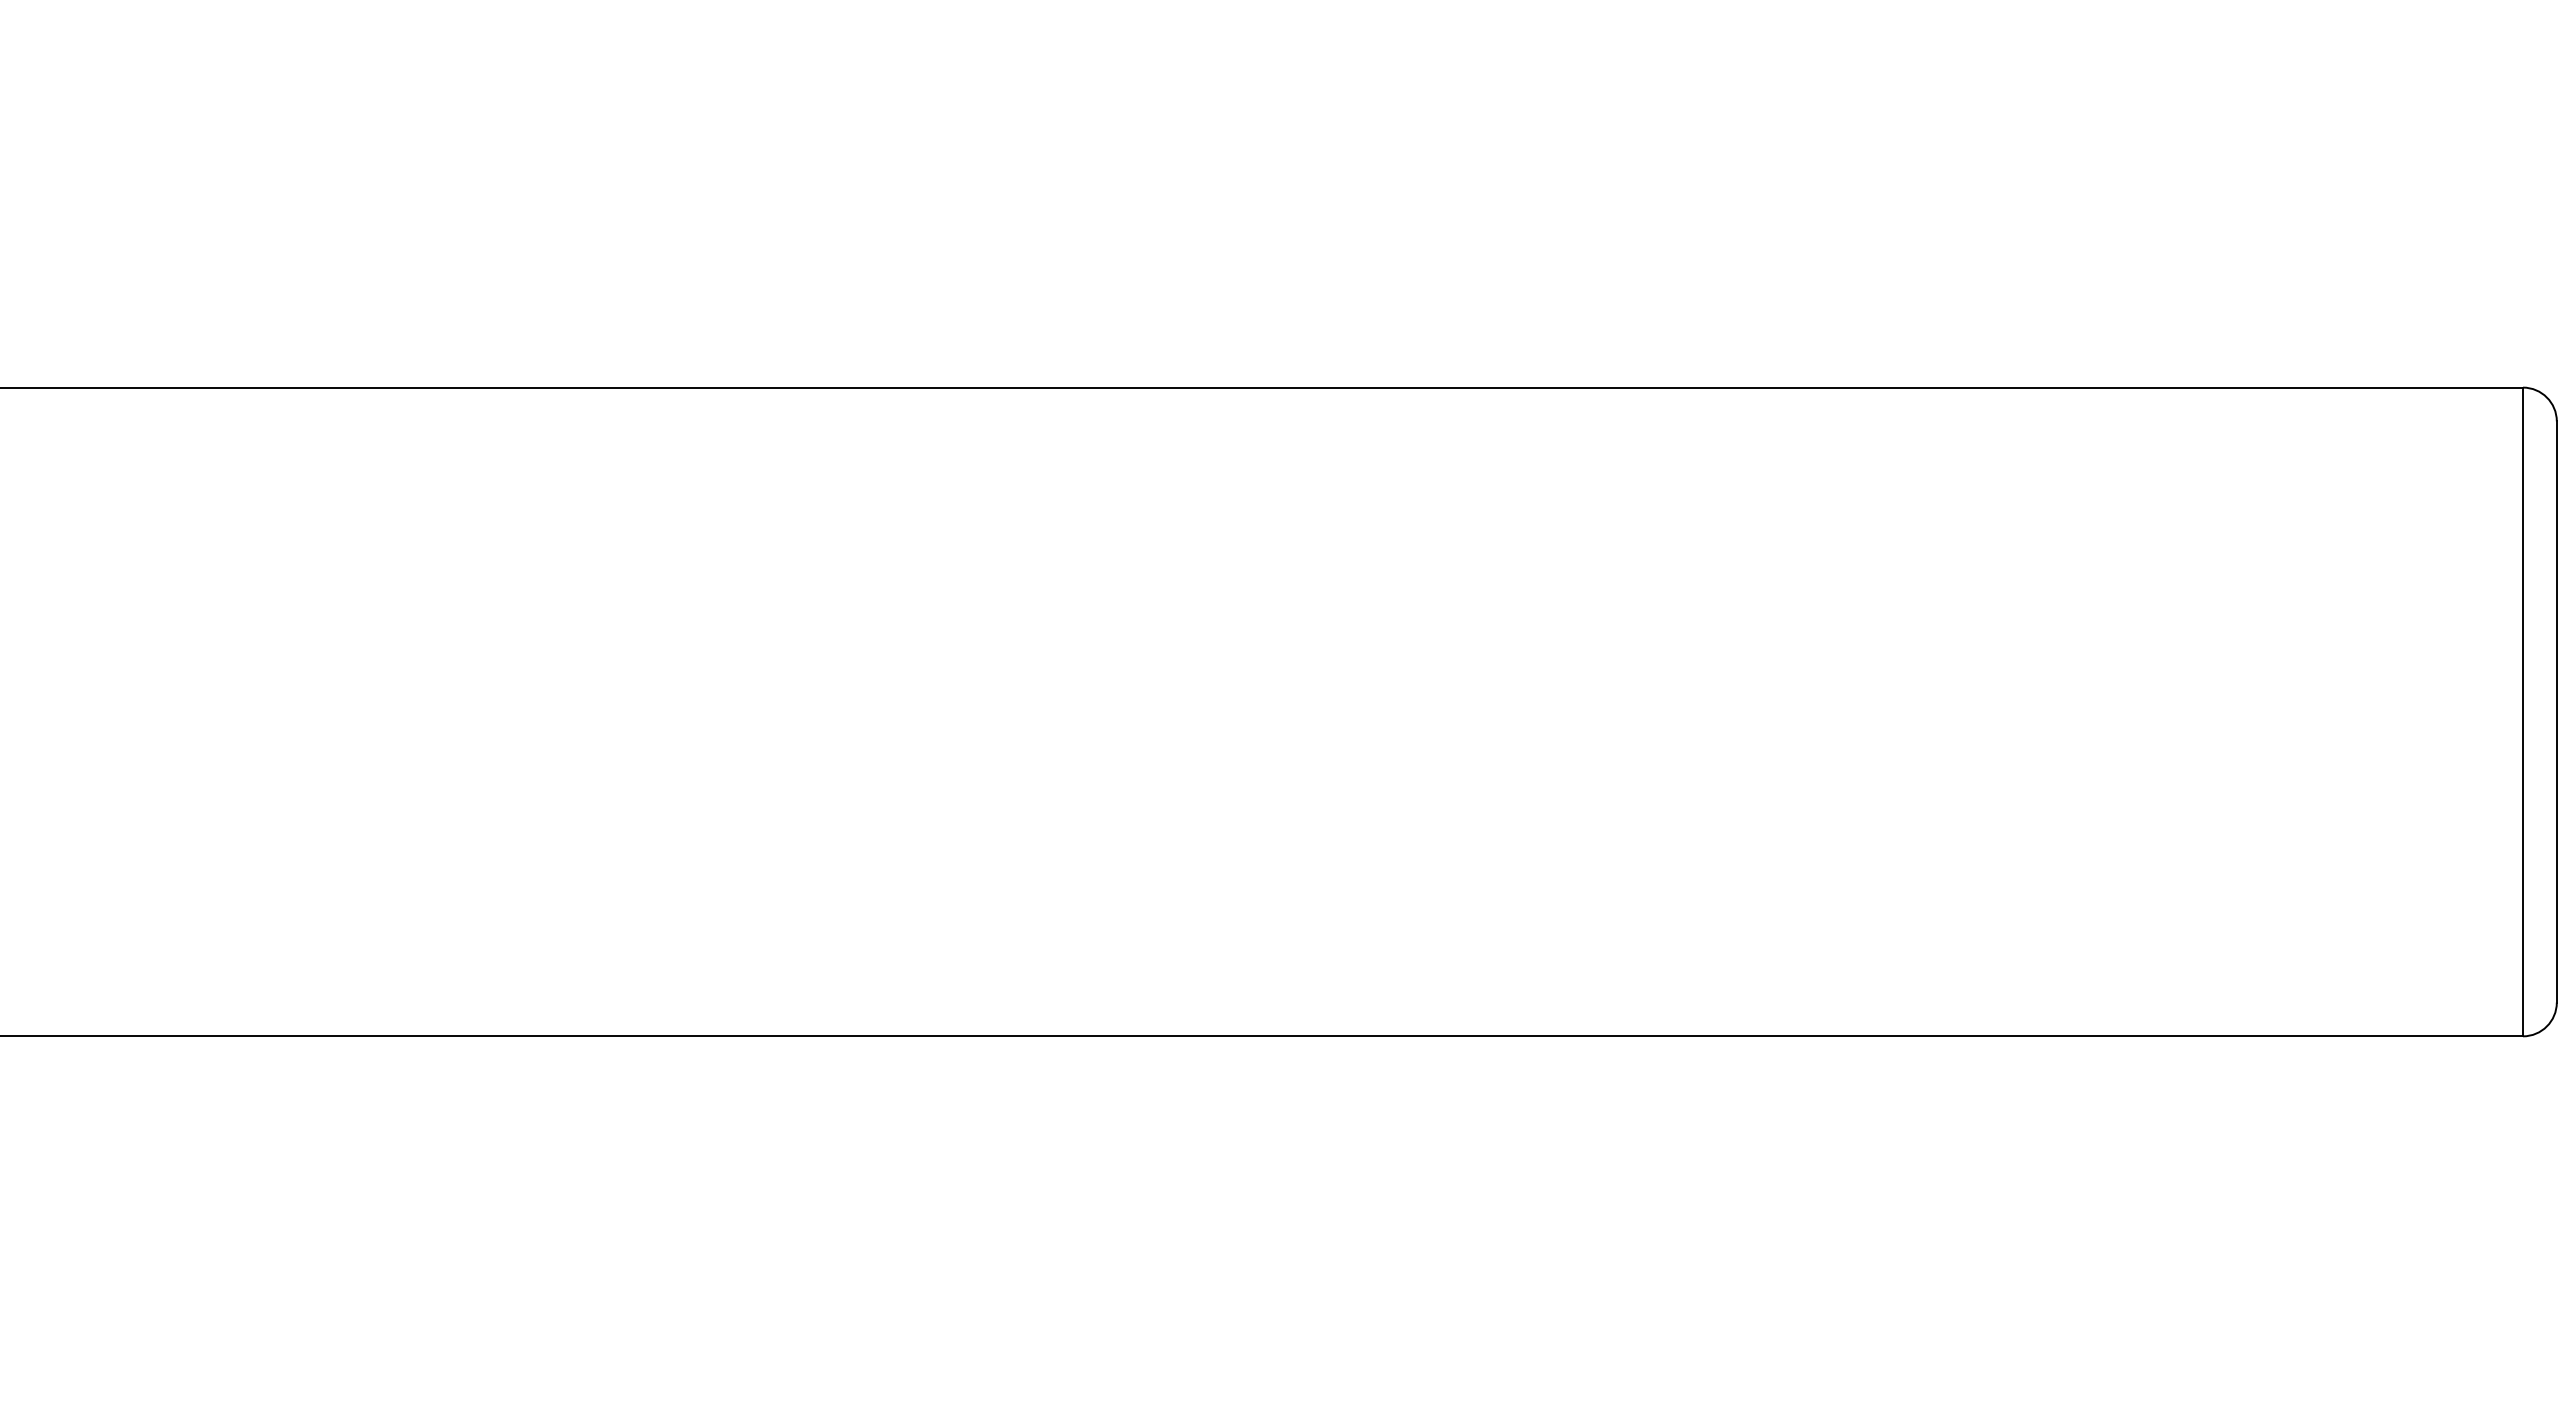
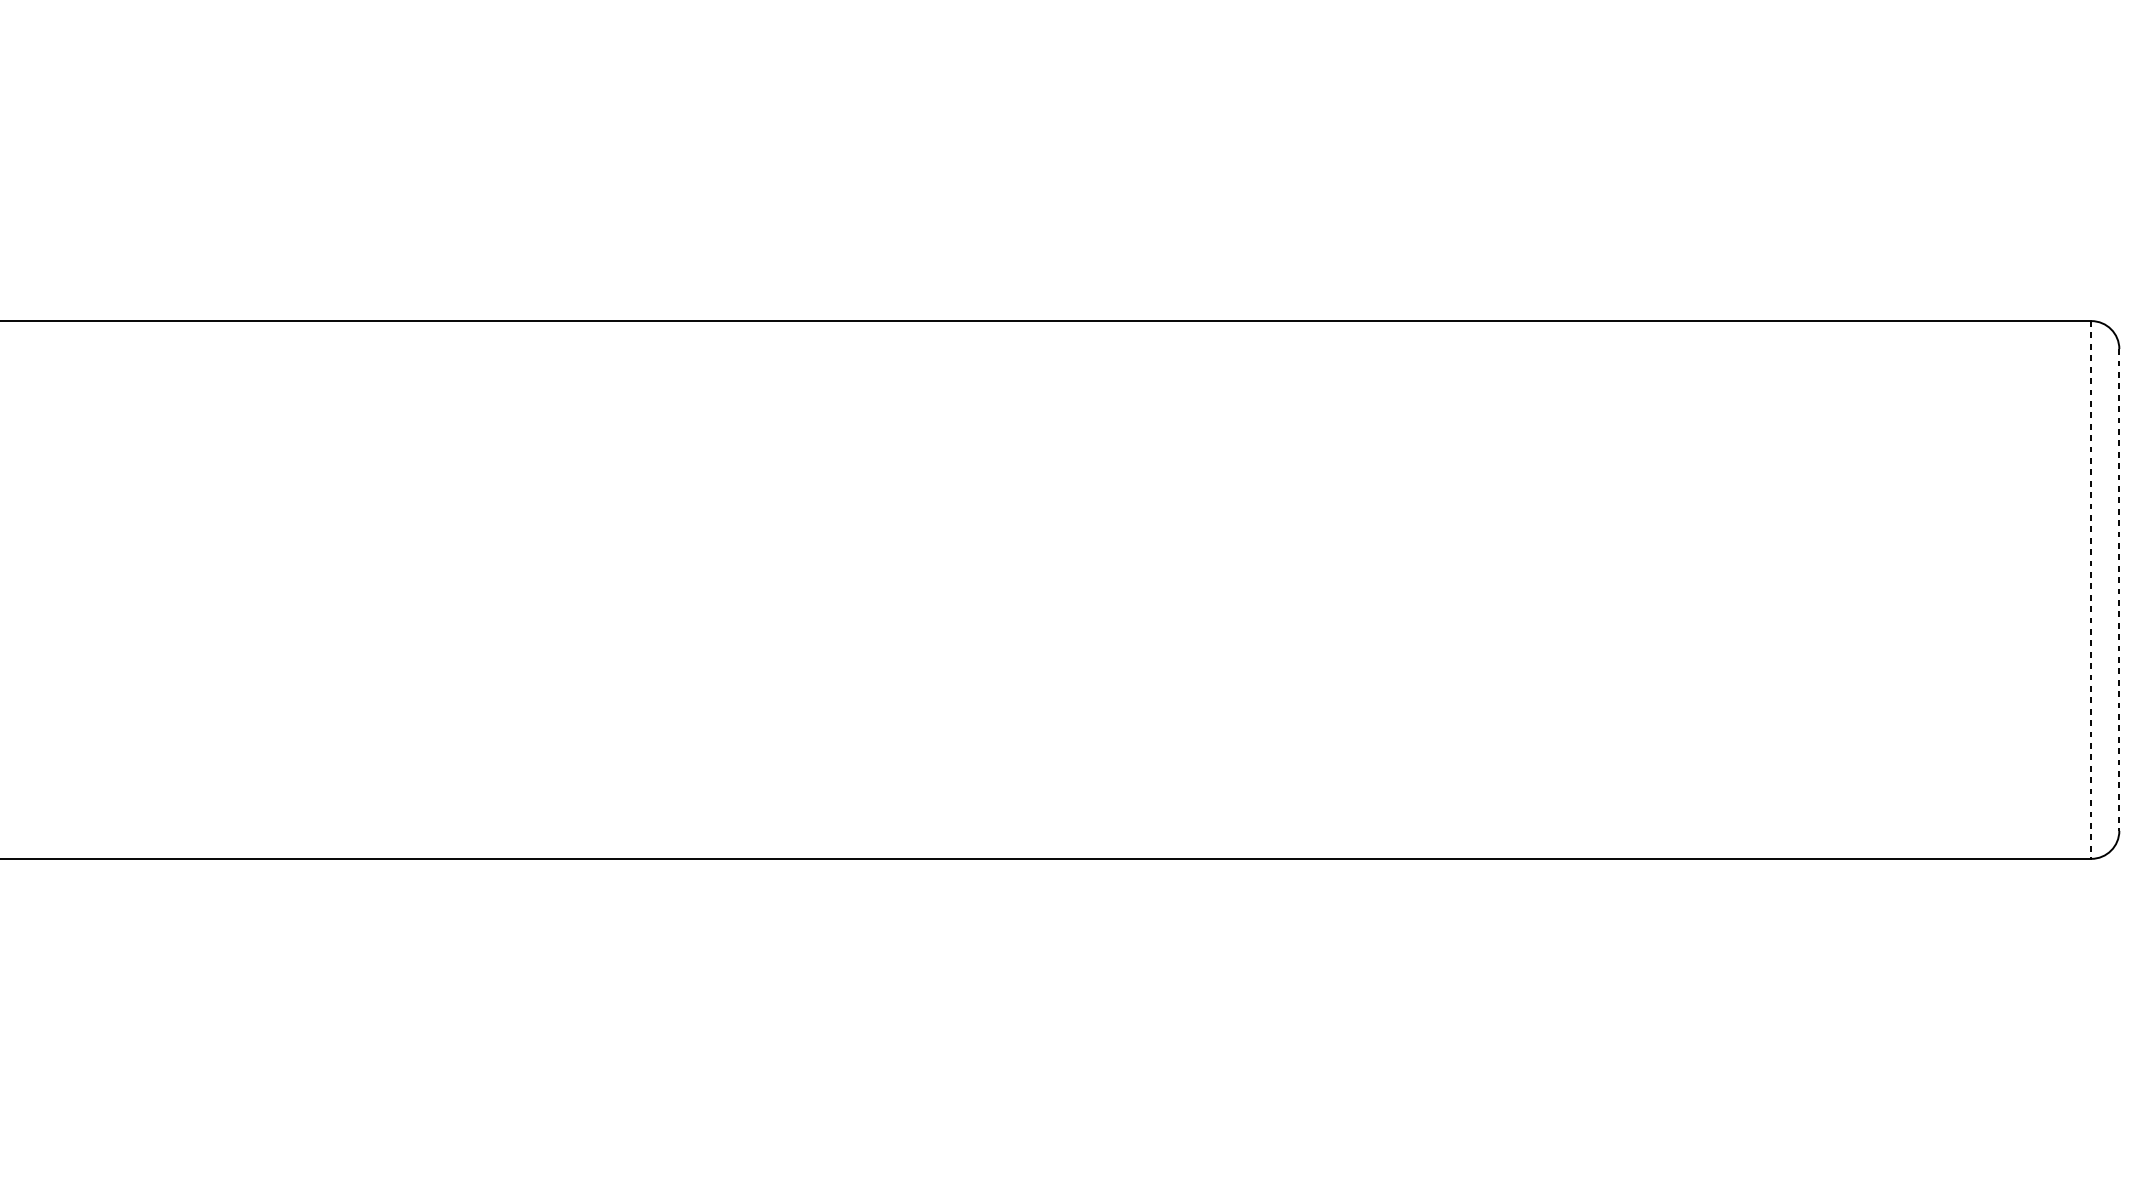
line: (2556, 711) -> (2119, 589), solid -> dashed
line: (2523, 712) -> (2091, 590), solid -> dashed

